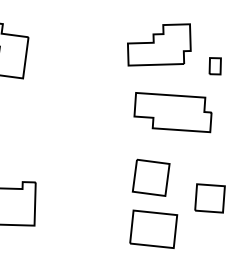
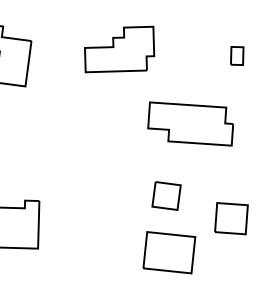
part: (159, 44) -> (119, 49), moved
part: (215, 65) -> (237, 55), moved
part: (151, 177) -> (166, 195), size x0.7

